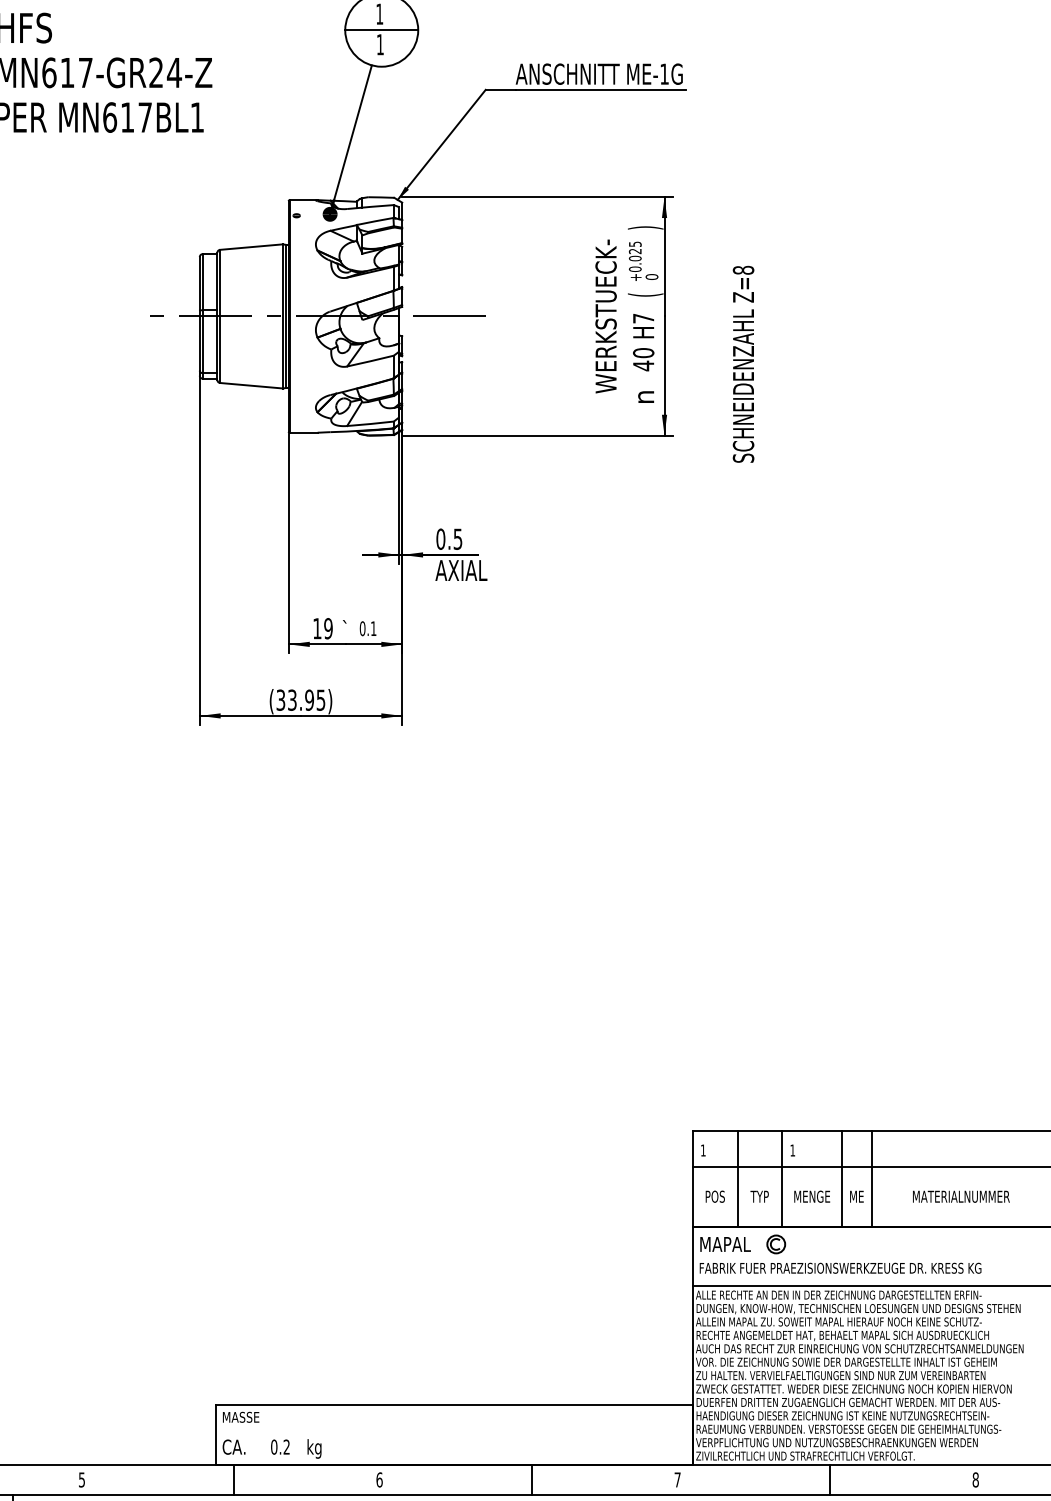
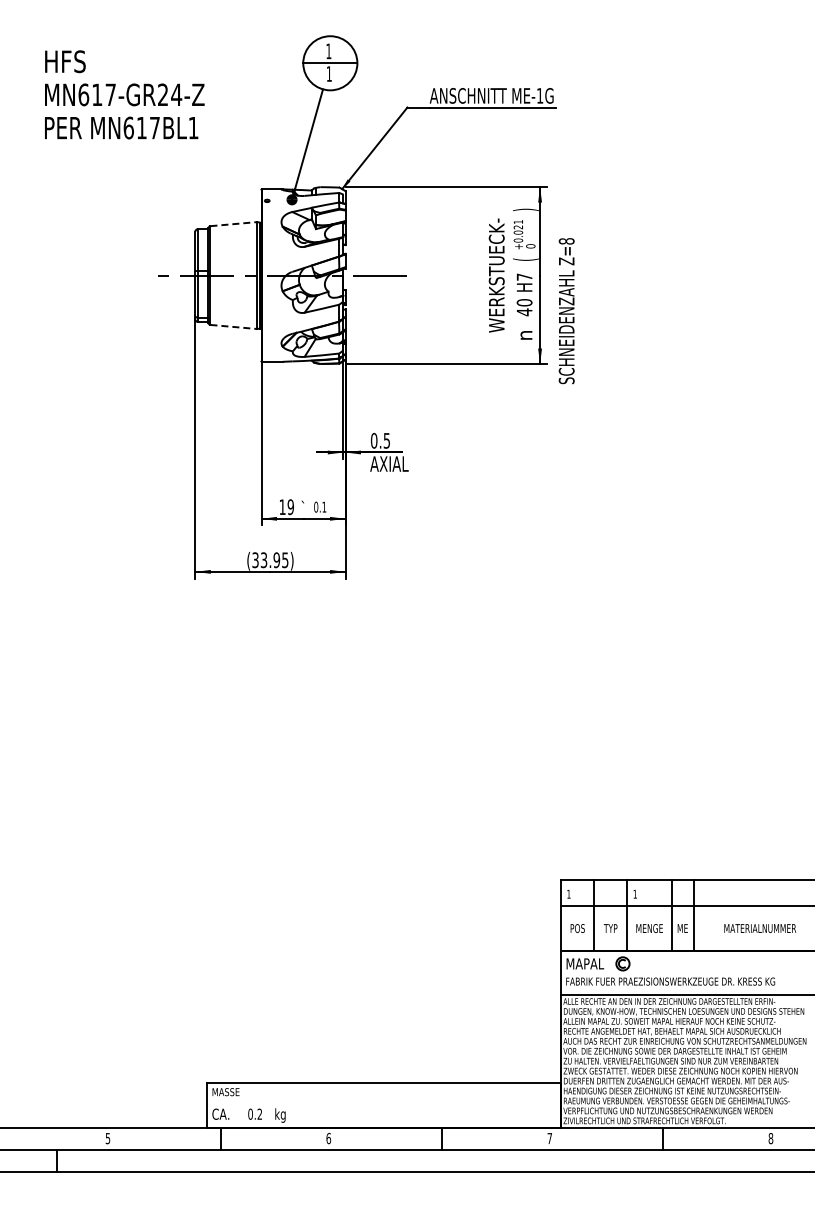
text: (635, 243) -> (518, 221), +0.025 -> +0.021
line: (252, 247) -> (234, 224), solid -> dashed
text: (743, 364) -> (566, 311), moved
line: (252, 386) -> (234, 327), solid -> dashed

